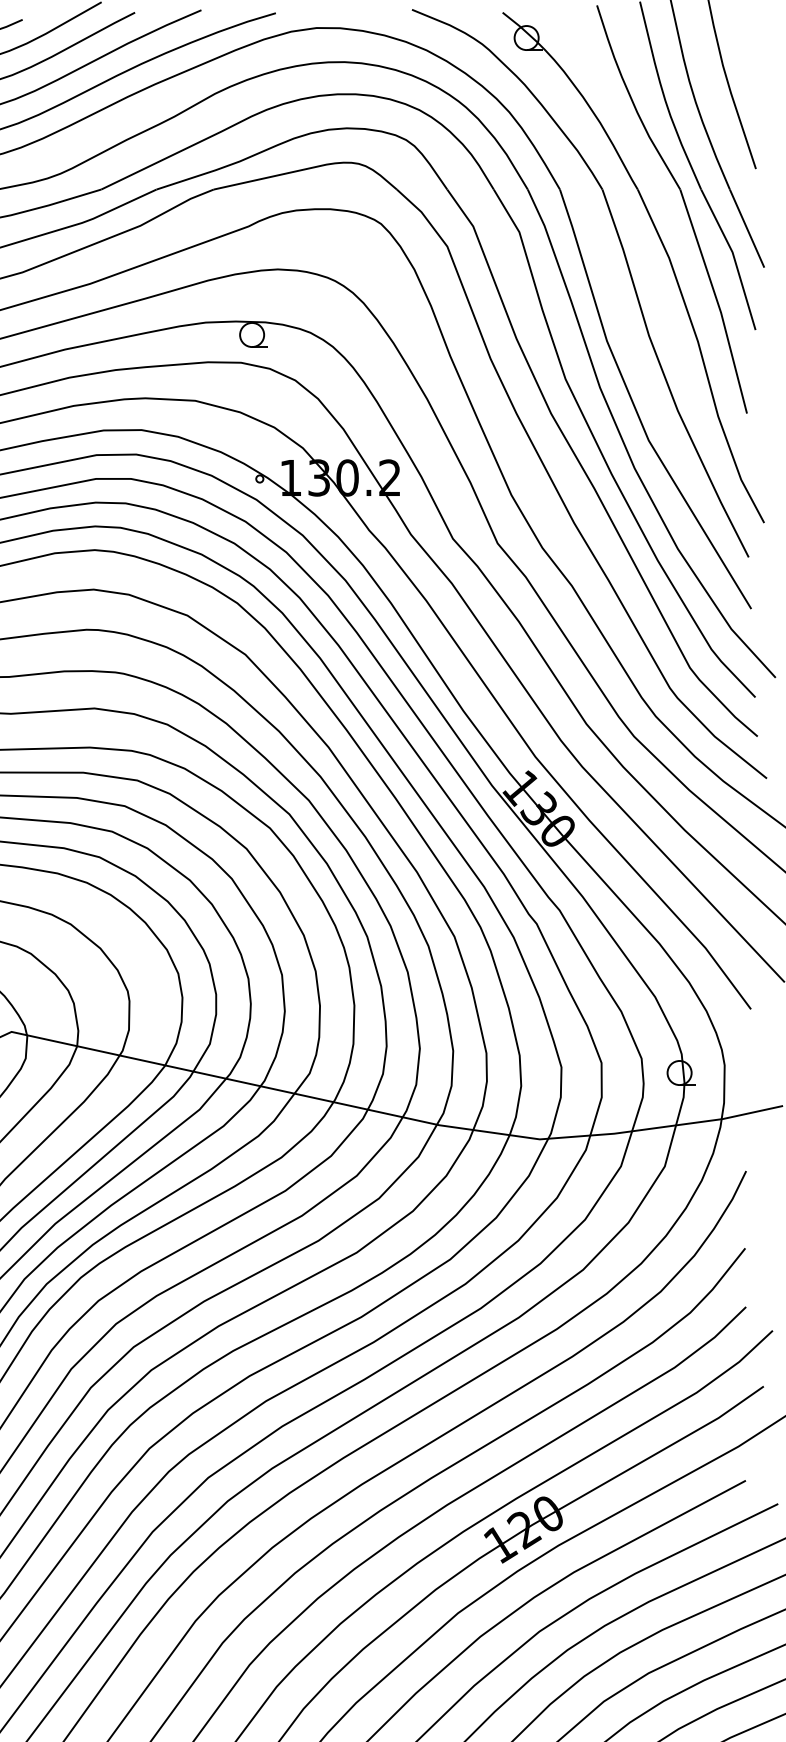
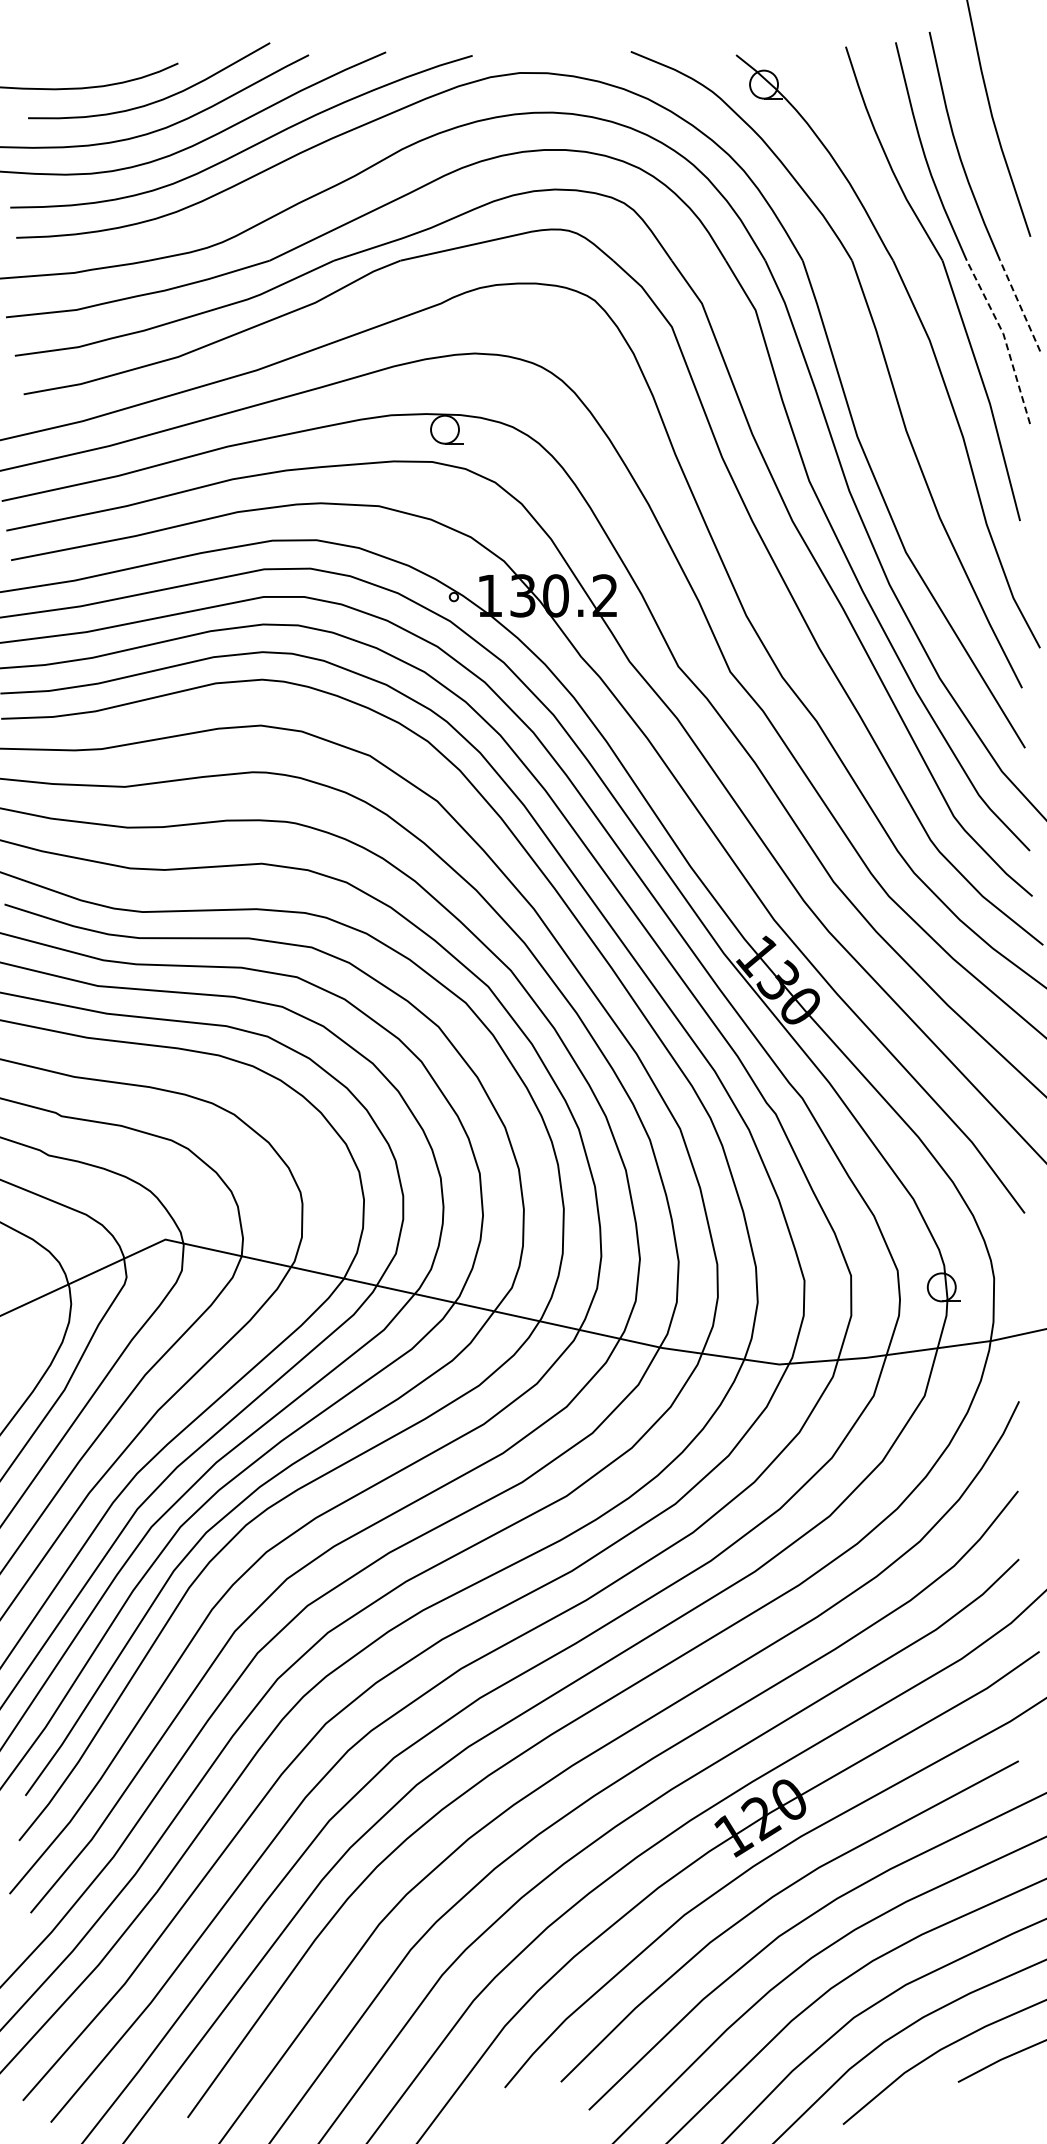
line: (747, 228) -> (1020, 306), solid -> dashed
line: (734, 257) -> (1005, 339), solid -> dashed

